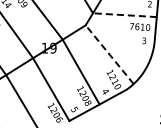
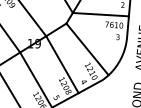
line: (124, 15) -> (100, 14), dashed -> solid
line: (109, 54) -> (87, 49), dashed -> solid

